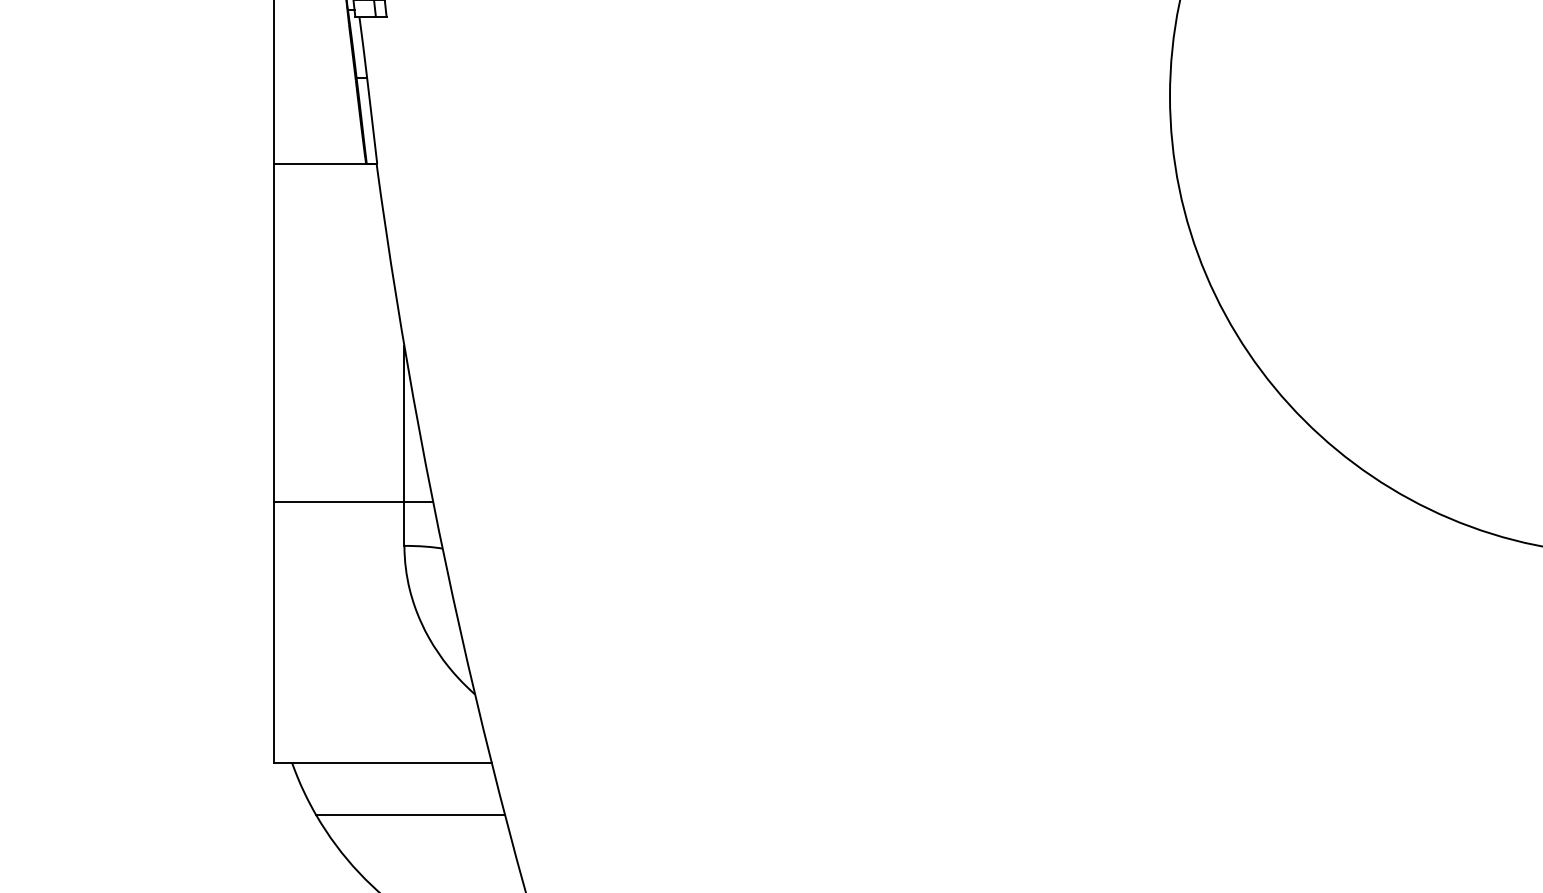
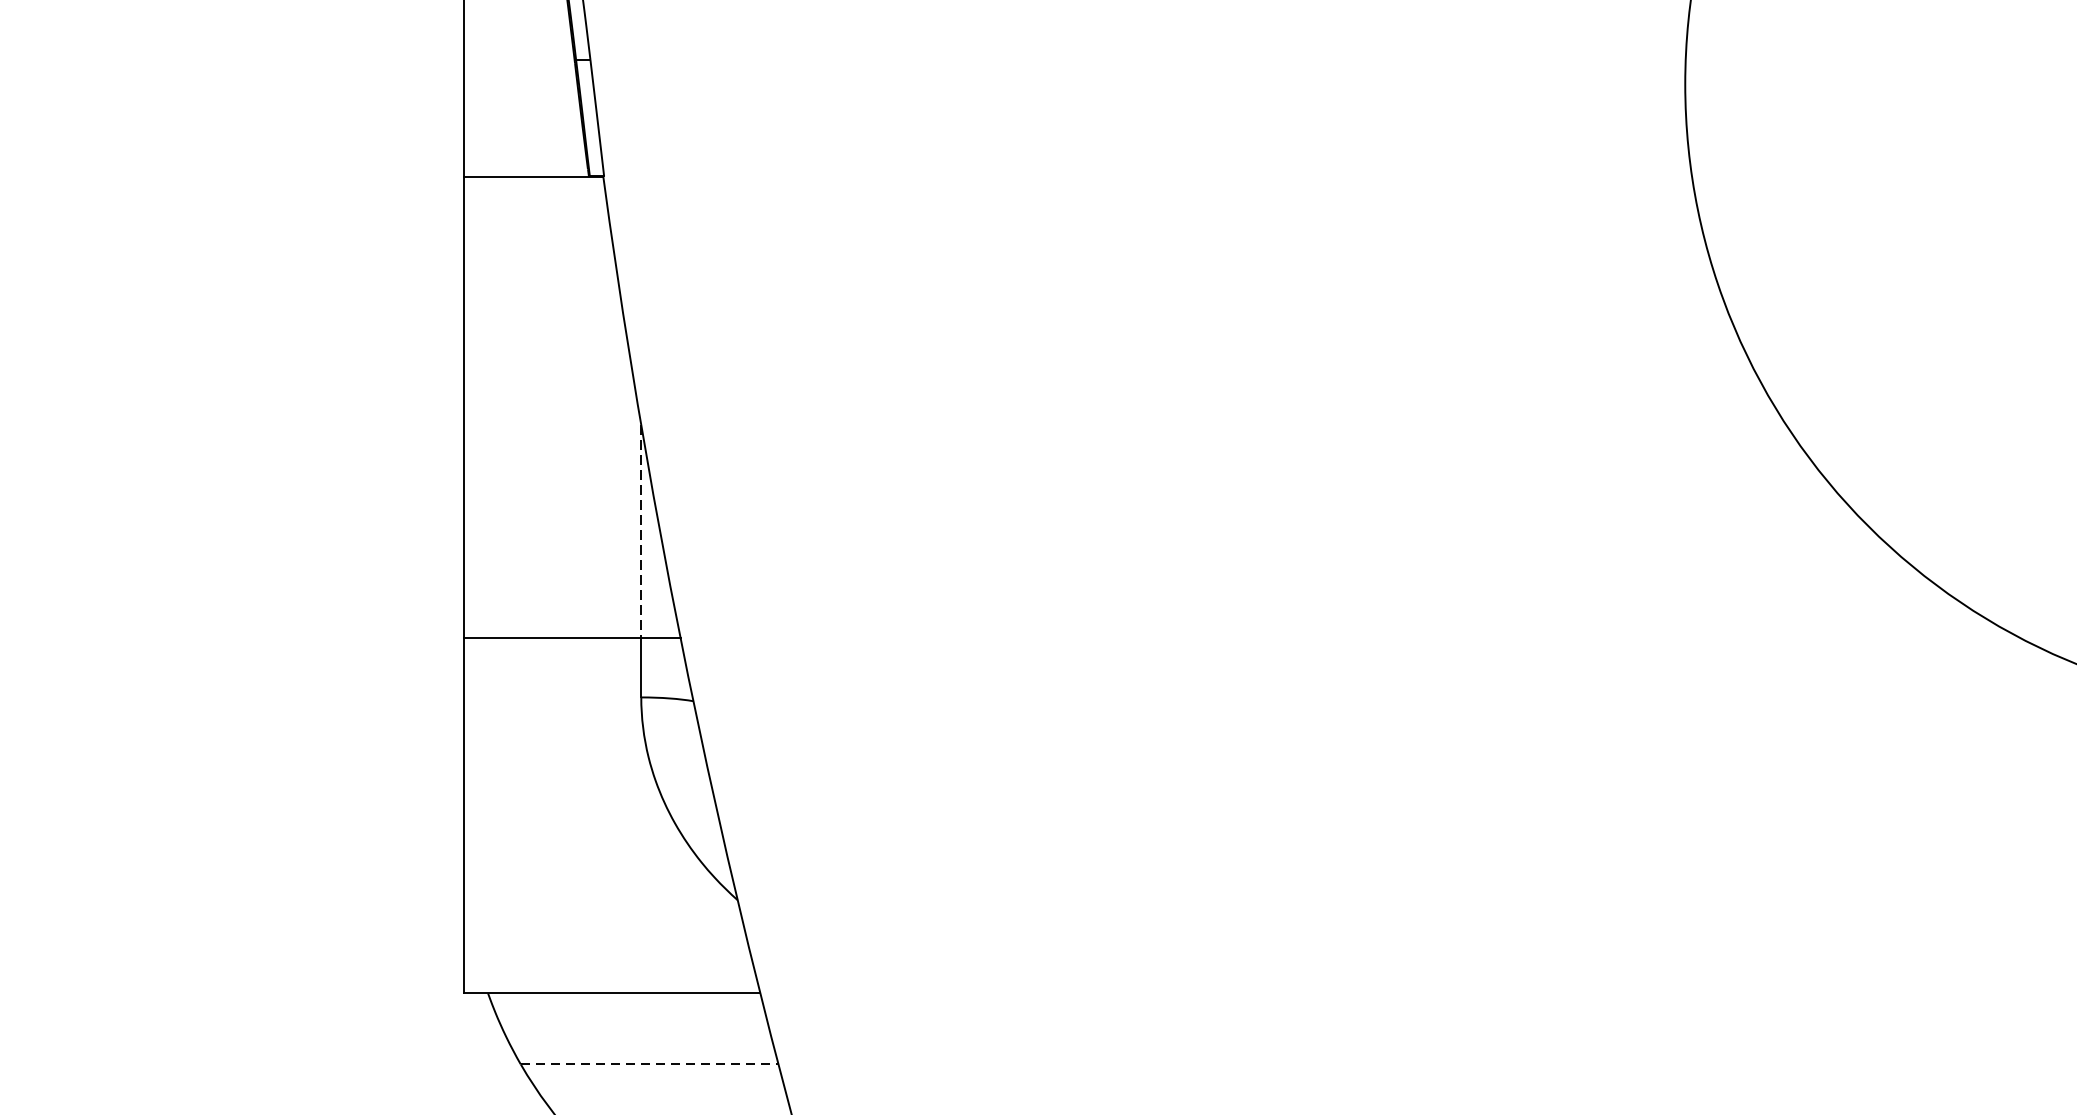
line: (404, 424) -> (641, 531), solid -> dashed
line: (411, 814) -> (650, 1063), solid -> dashed

